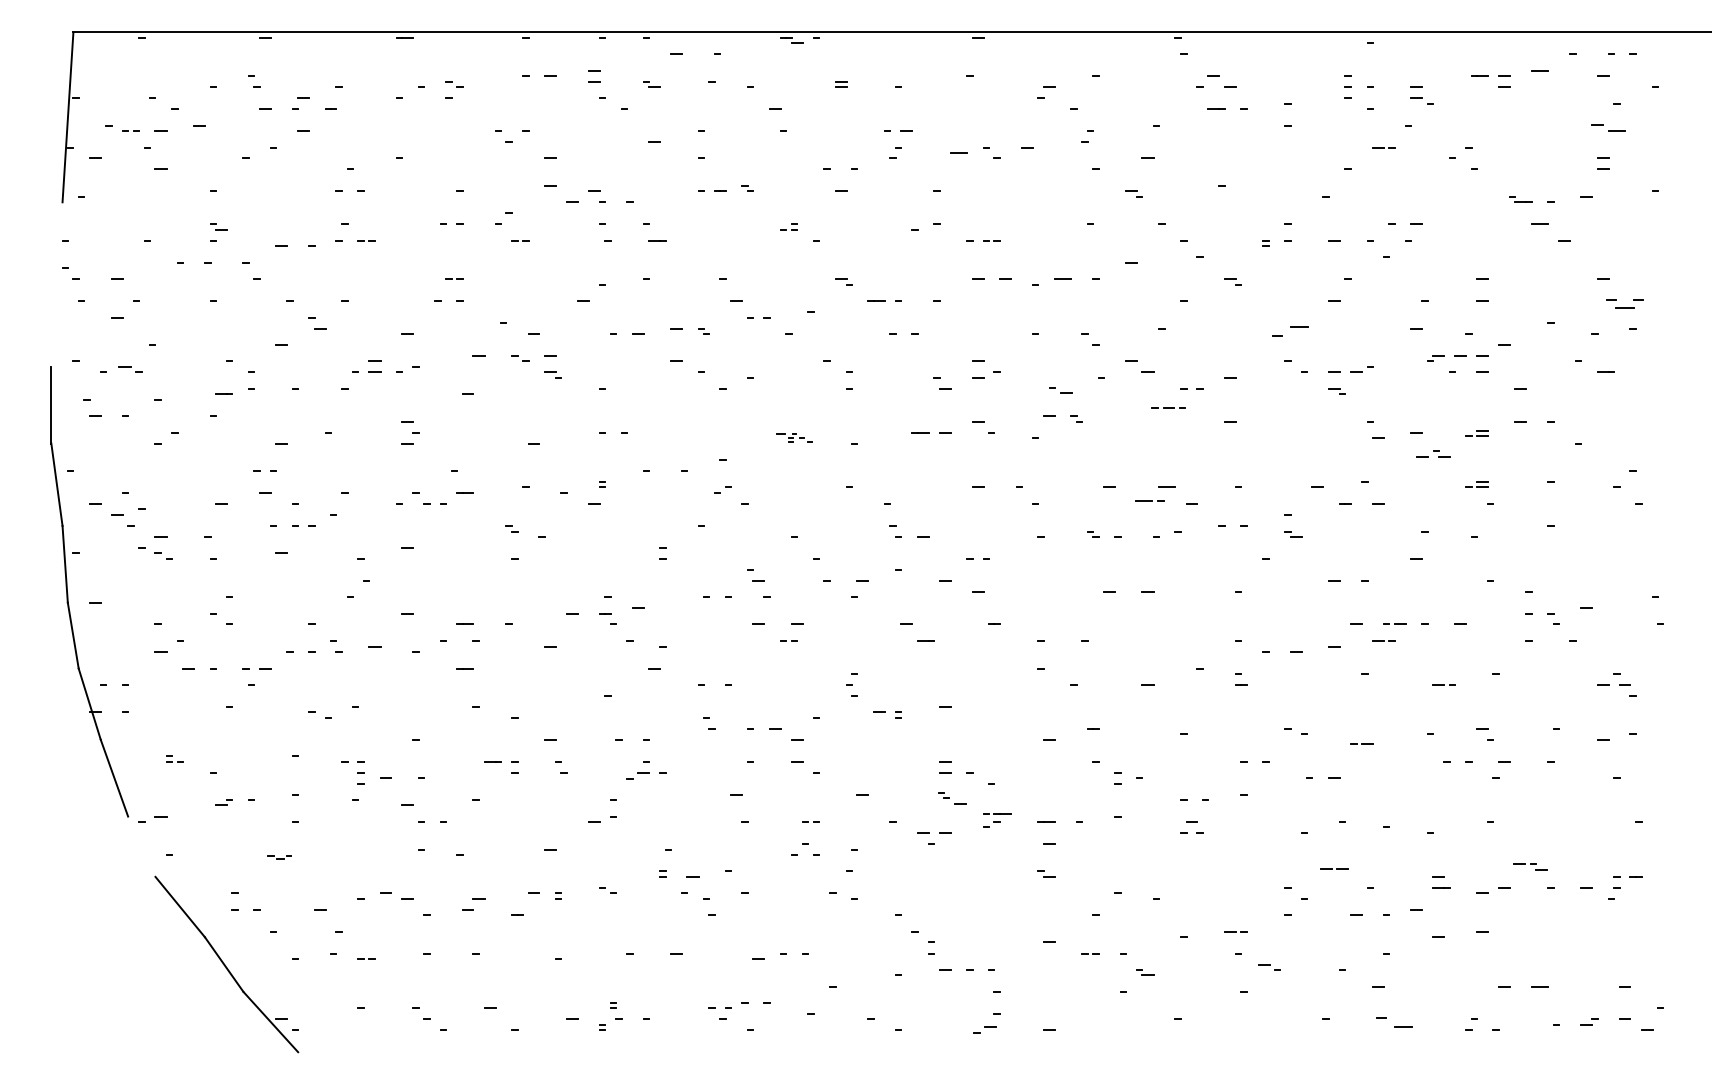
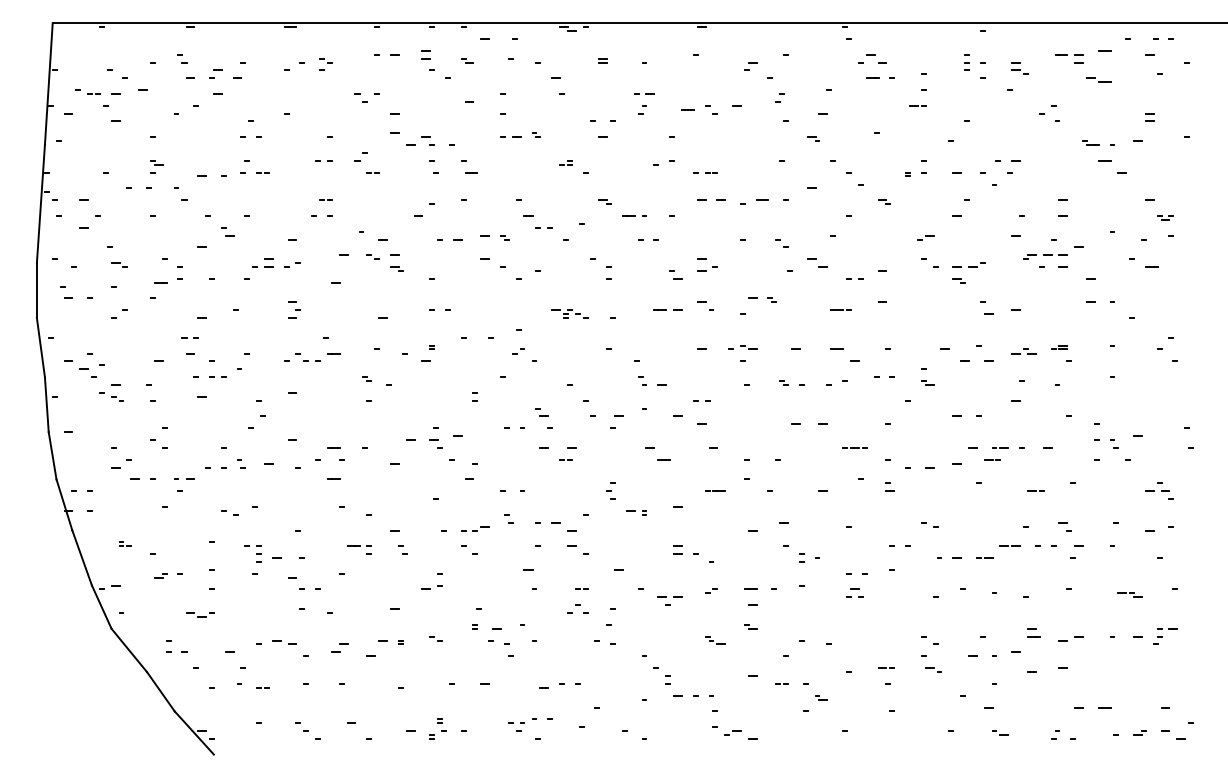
part: (1608, 127) -> (1098, 79), moved
line: (1383, 147) -> (917, 105), moved
line: (56, 284) -> (40, 203), added
part: (1624, 303) -> (1165, 217), size x0.62
part: (1290, 331) -> (925, 237), size x0.62
part: (130, 369) -> (119, 264), moved
part: (1060, 390) -> (748, 347), moved
line: (1168, 407) -> (854, 447), moved
part: (1476, 433) -> (1059, 310), removed
part: (794, 438) -> (569, 314), size x1.43
part: (1433, 453) -> (1023, 351), moved
line: (1149, 500) -> (840, 310), moved
line: (1361, 743) -> (984, 557), moved
part: (637, 775) -> (480, 528), moved
part: (952, 798) -> (715, 640), moved
line: (997, 813) -> (715, 490), moved
line: (141, 846) -> (101, 607), added
part: (278, 857) -> (199, 614), size x1.67
part: (1530, 866) -> (1130, 594), moved
line: (1332, 868) -> (1008, 546), moved
part: (1269, 967) -> (933, 670), moved
part: (1394, 1021) -> (1000, 732), size x0.62
part: (984, 1029) -> (732, 732), moved

